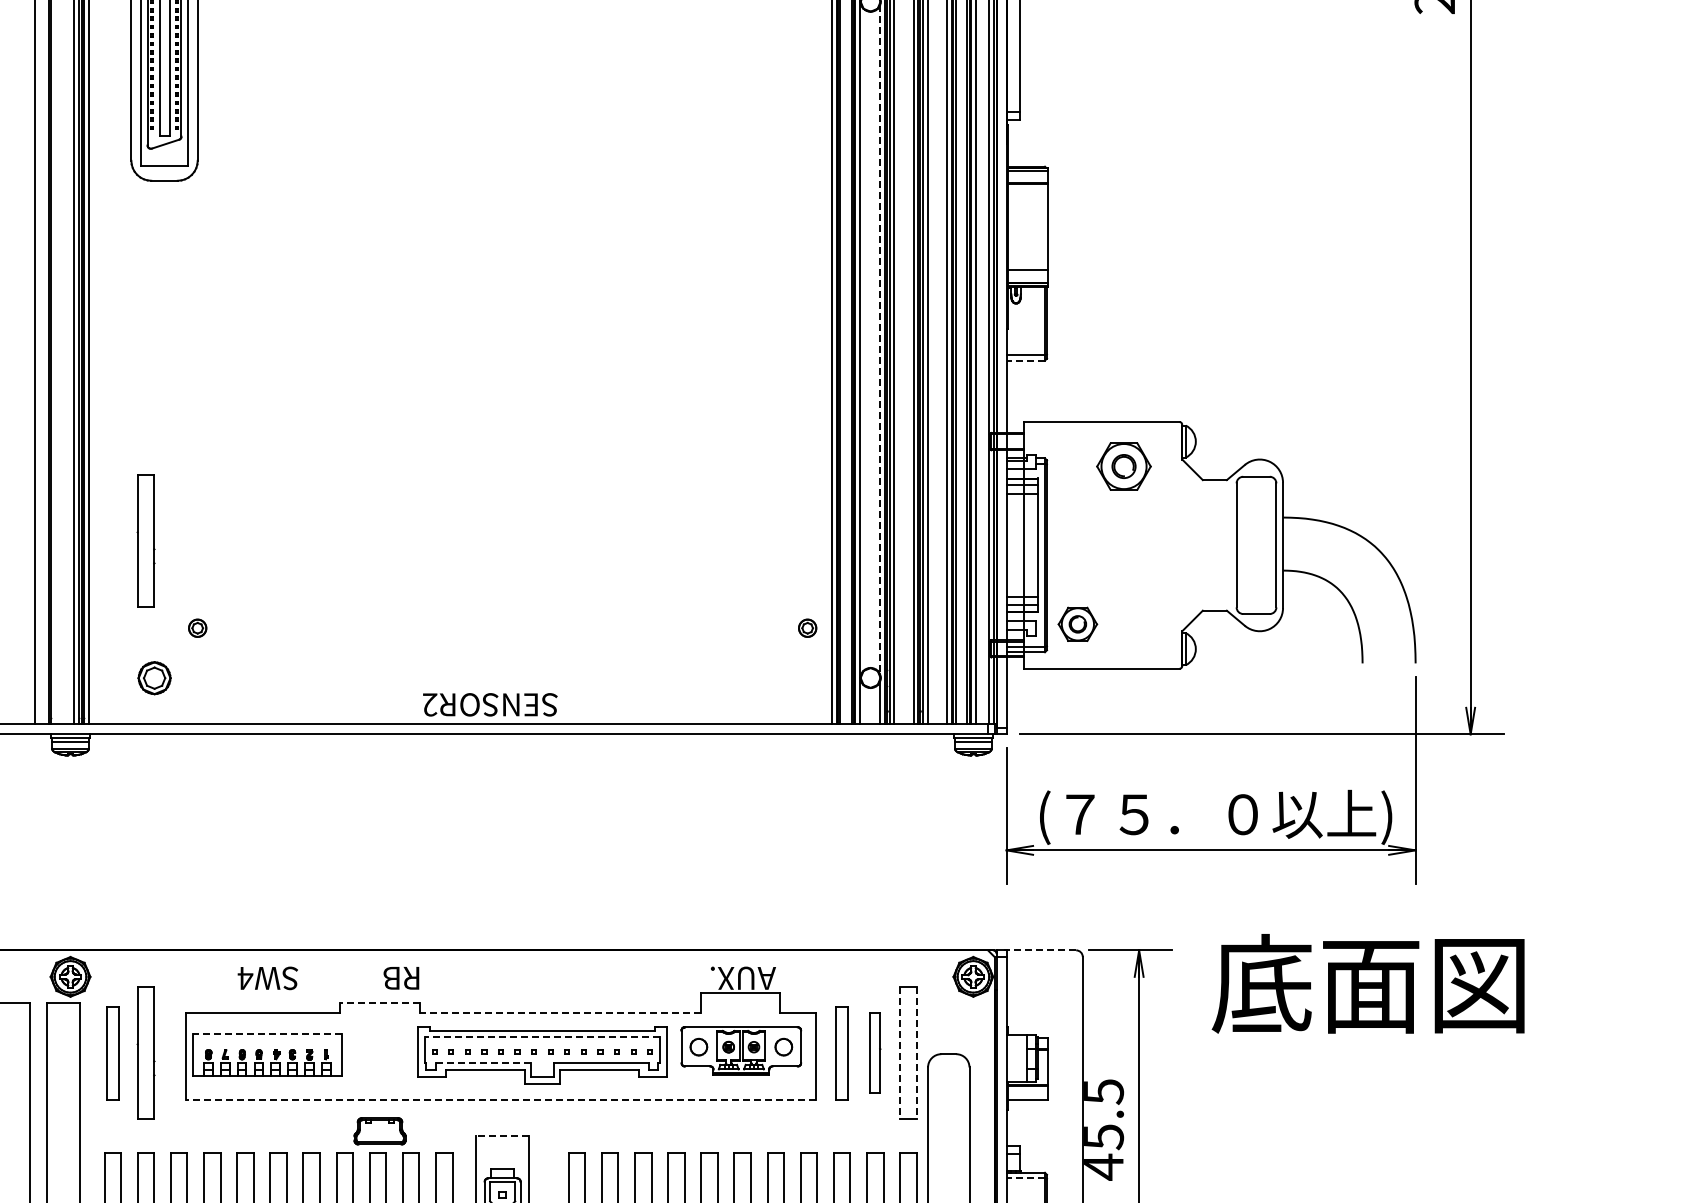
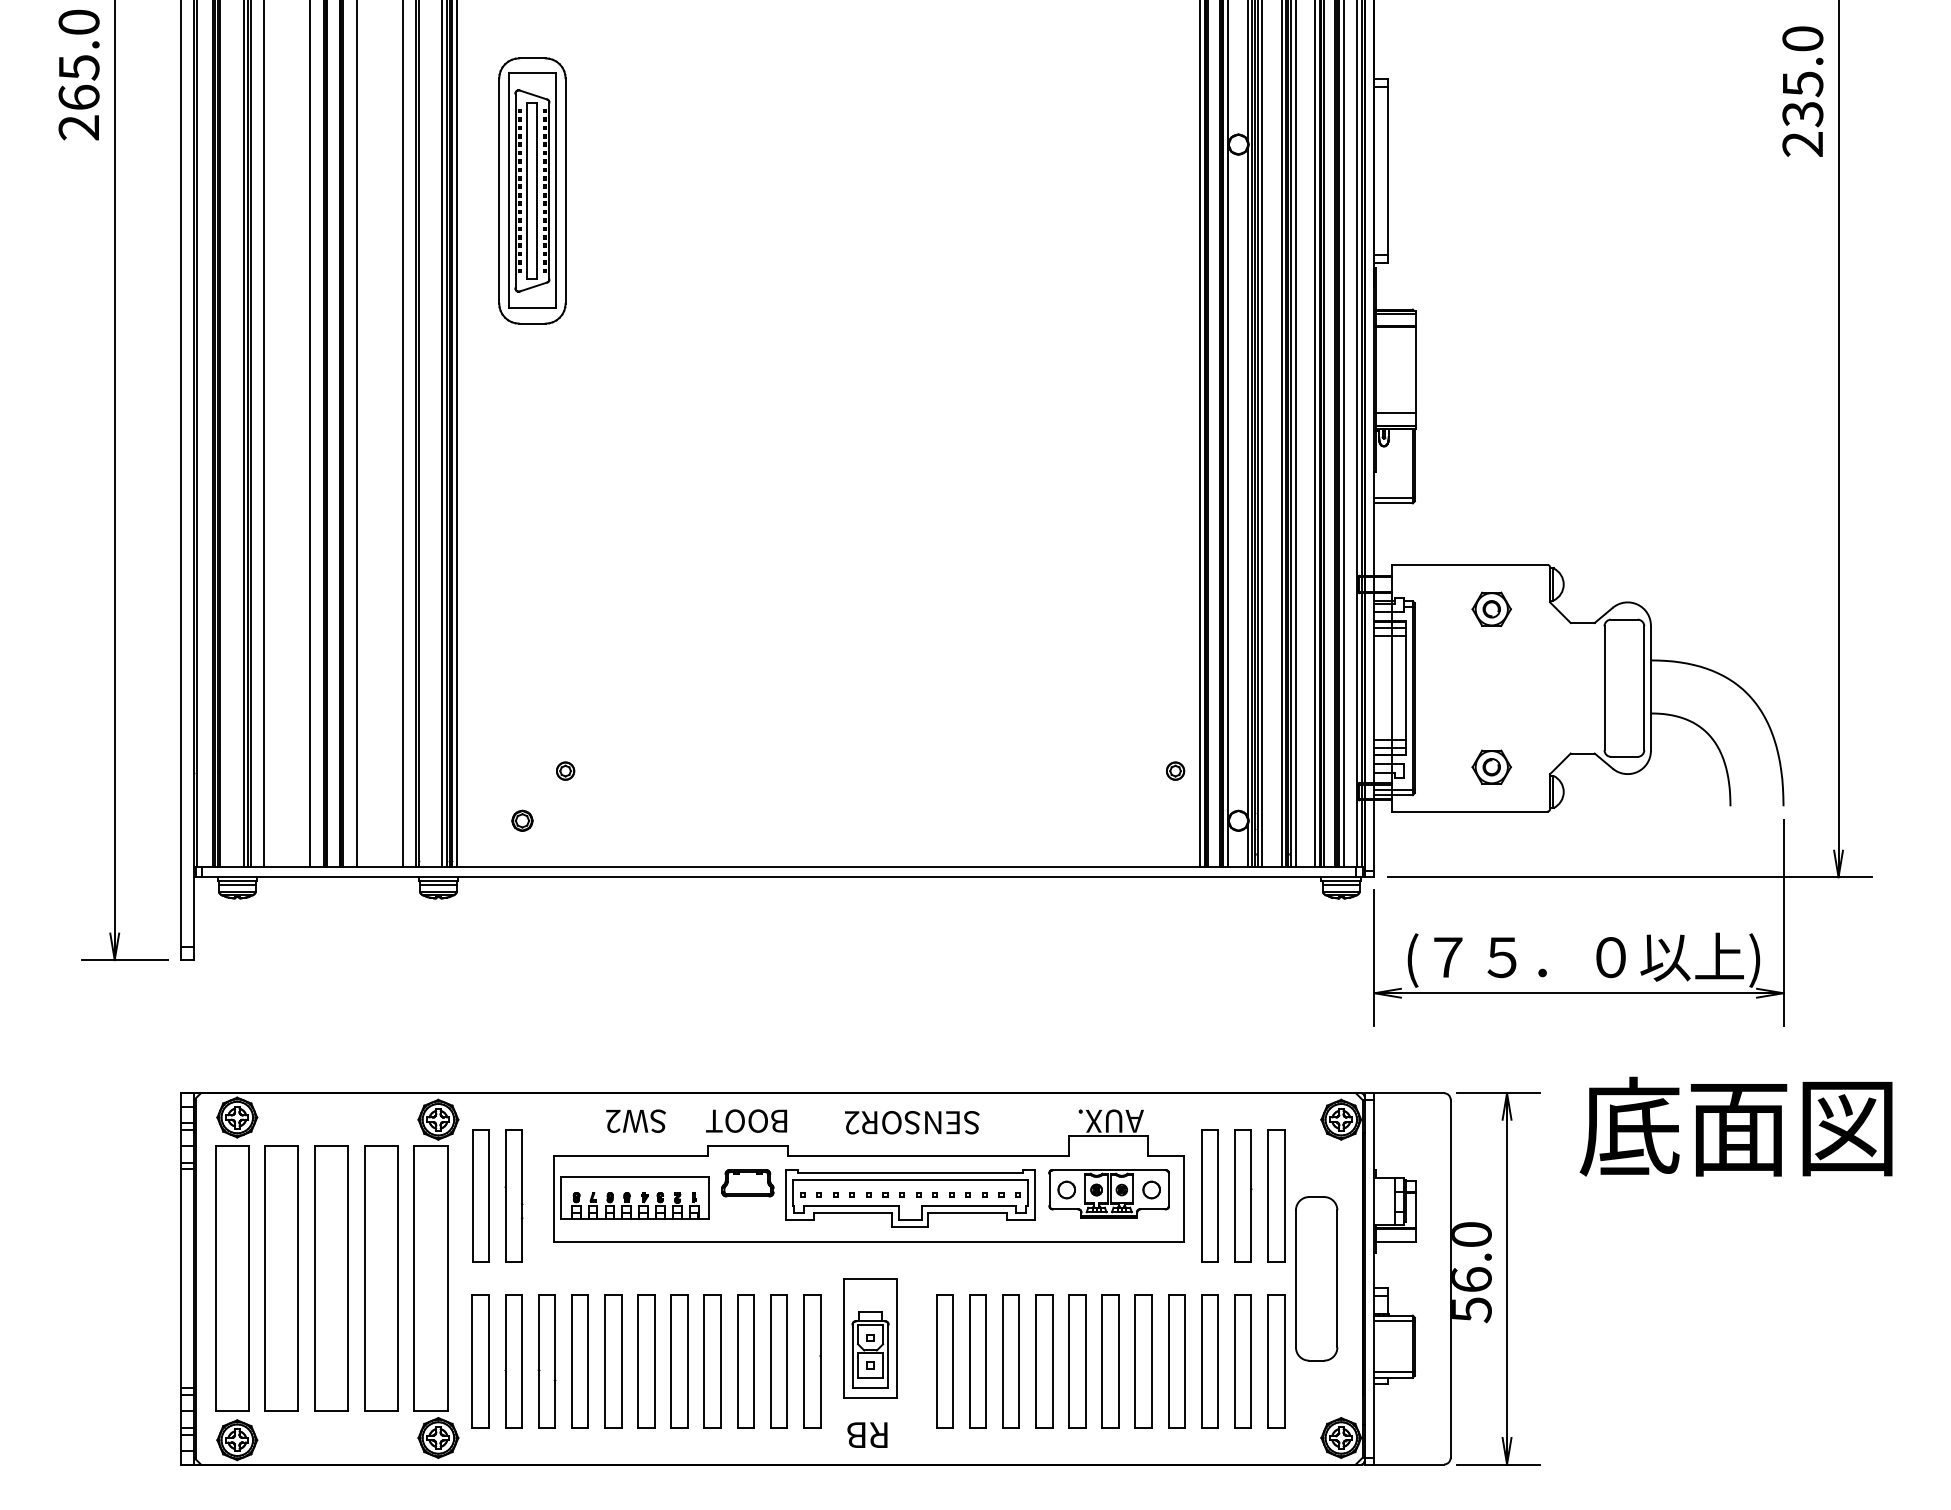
line: (879, 339) -> (1247, 482), dashed -> solid
line: (1025, 360) -> (1393, 503), dashed -> solid
part: (1123, 465) -> (1491, 608), size x0.71
part: (145, 540) -> (513, 683), removed
part: (1077, 623) -> (1491, 766), moved
part: (154, 677) -> (522, 820), size x0.62
text: (490, 704) -> (912, 1122), moved
line: (1040, 950) -> (1408, 1093), dashed -> solid
text: (245, 977) -> (613, 1120), SW4 -> SW2
text: (377, 977) -> (745, 1120), RB -> BOOT
line: (379, 1003) -> (747, 1146), dashed -> solid
line: (560, 1013) -> (928, 1156), dashed -> solid
line: (266, 1033) -> (634, 1176), dashed -> solid
line: (542, 1037) -> (910, 1180), dashed -> solid
part: (112, 1052) -> (480, 1195), size x1.43
part: (841, 1052) -> (1209, 1195), size x1.43
part: (875, 1052) -> (1243, 1195), size x1.67
line: (900, 1053) -> (1268, 1196), dashed -> solid
line: (916, 1053) -> (1284, 1196), dashed -> solid
line: (483, 1062) -> (851, 1205), dashed -> solid
line: (500, 1099) -> (868, 1242), dashed -> solid
text: (1103, 1129) -> (1471, 1272), 45.5 -> 56.0
part: (379, 1131) -> (747, 1183), moved
line: (502, 1135) -> (870, 1278), dashed -> solid
line: (1025, 1177) -> (1393, 1320), dashed -> solid

